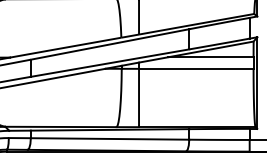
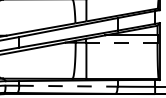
line: (195, 68) -> (121, 42), solid -> dashed
line: (110, 139) -> (68, 86), solid -> dashed

